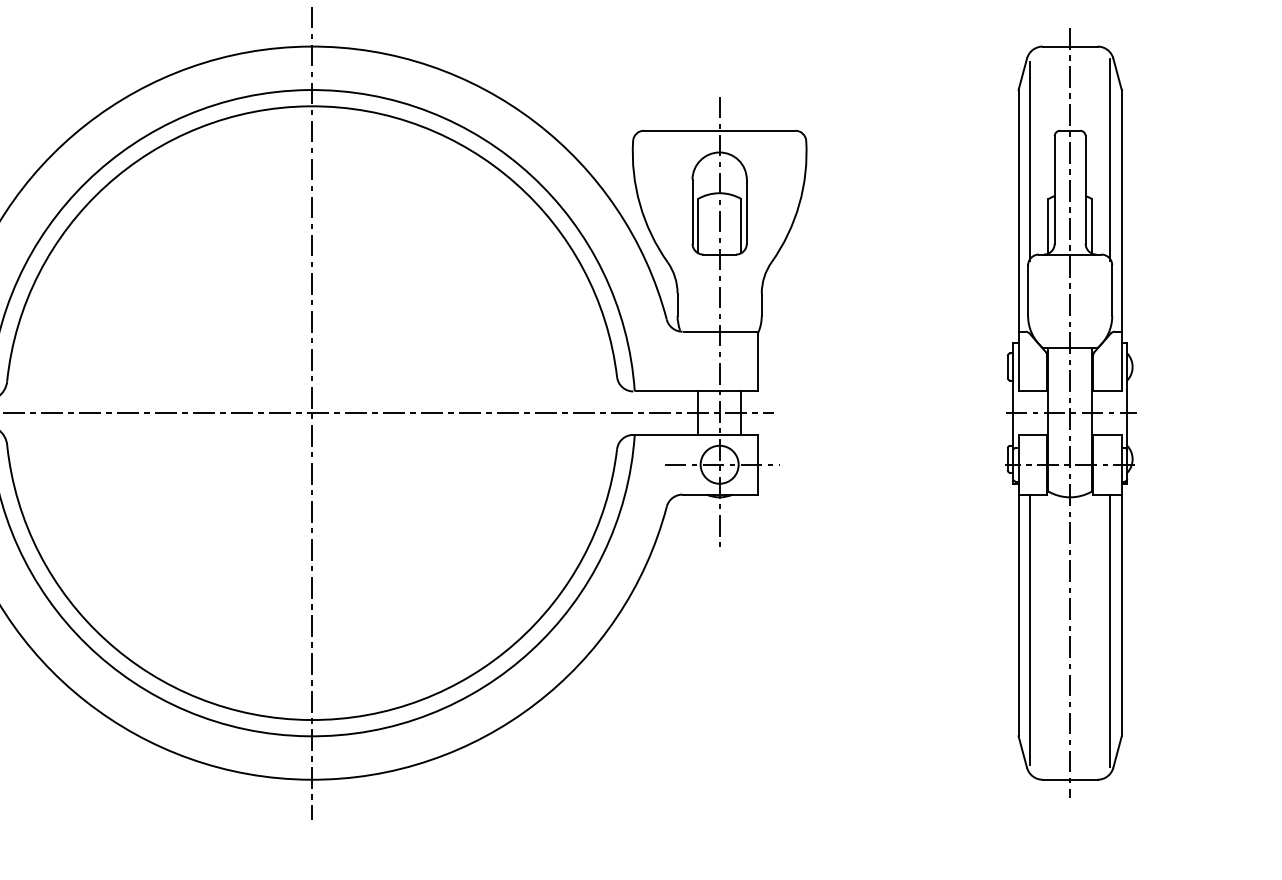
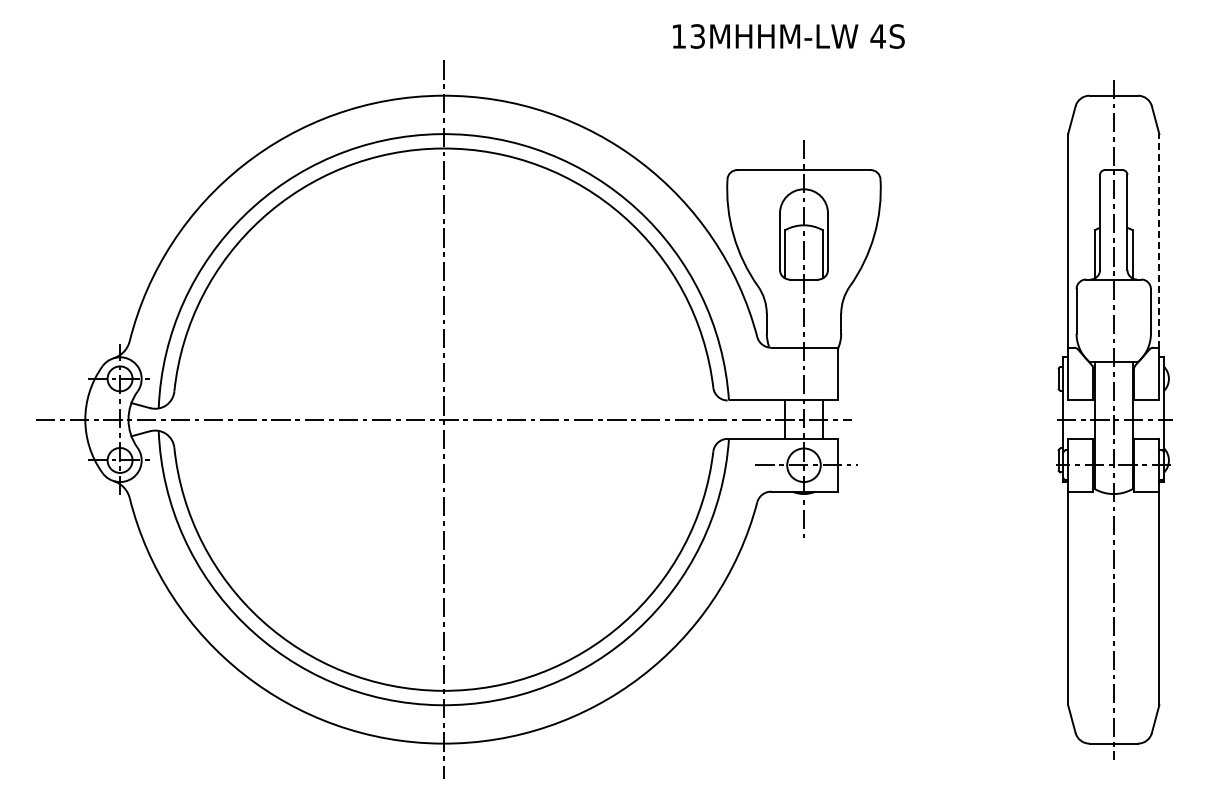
line: (1110, 160) -> (1149, 196), removed
line: (1030, 161) -> (1078, 197), removed
line: (1121, 210) -> (1159, 240), solid -> dashed
line: (1030, 629) -> (1078, 610), removed
line: (1110, 630) -> (1149, 611), removed

